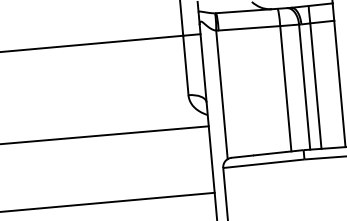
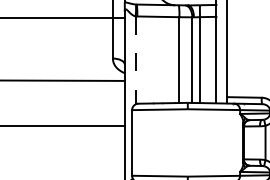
line: (221, 95) -> (135, 60), solid -> dashed

